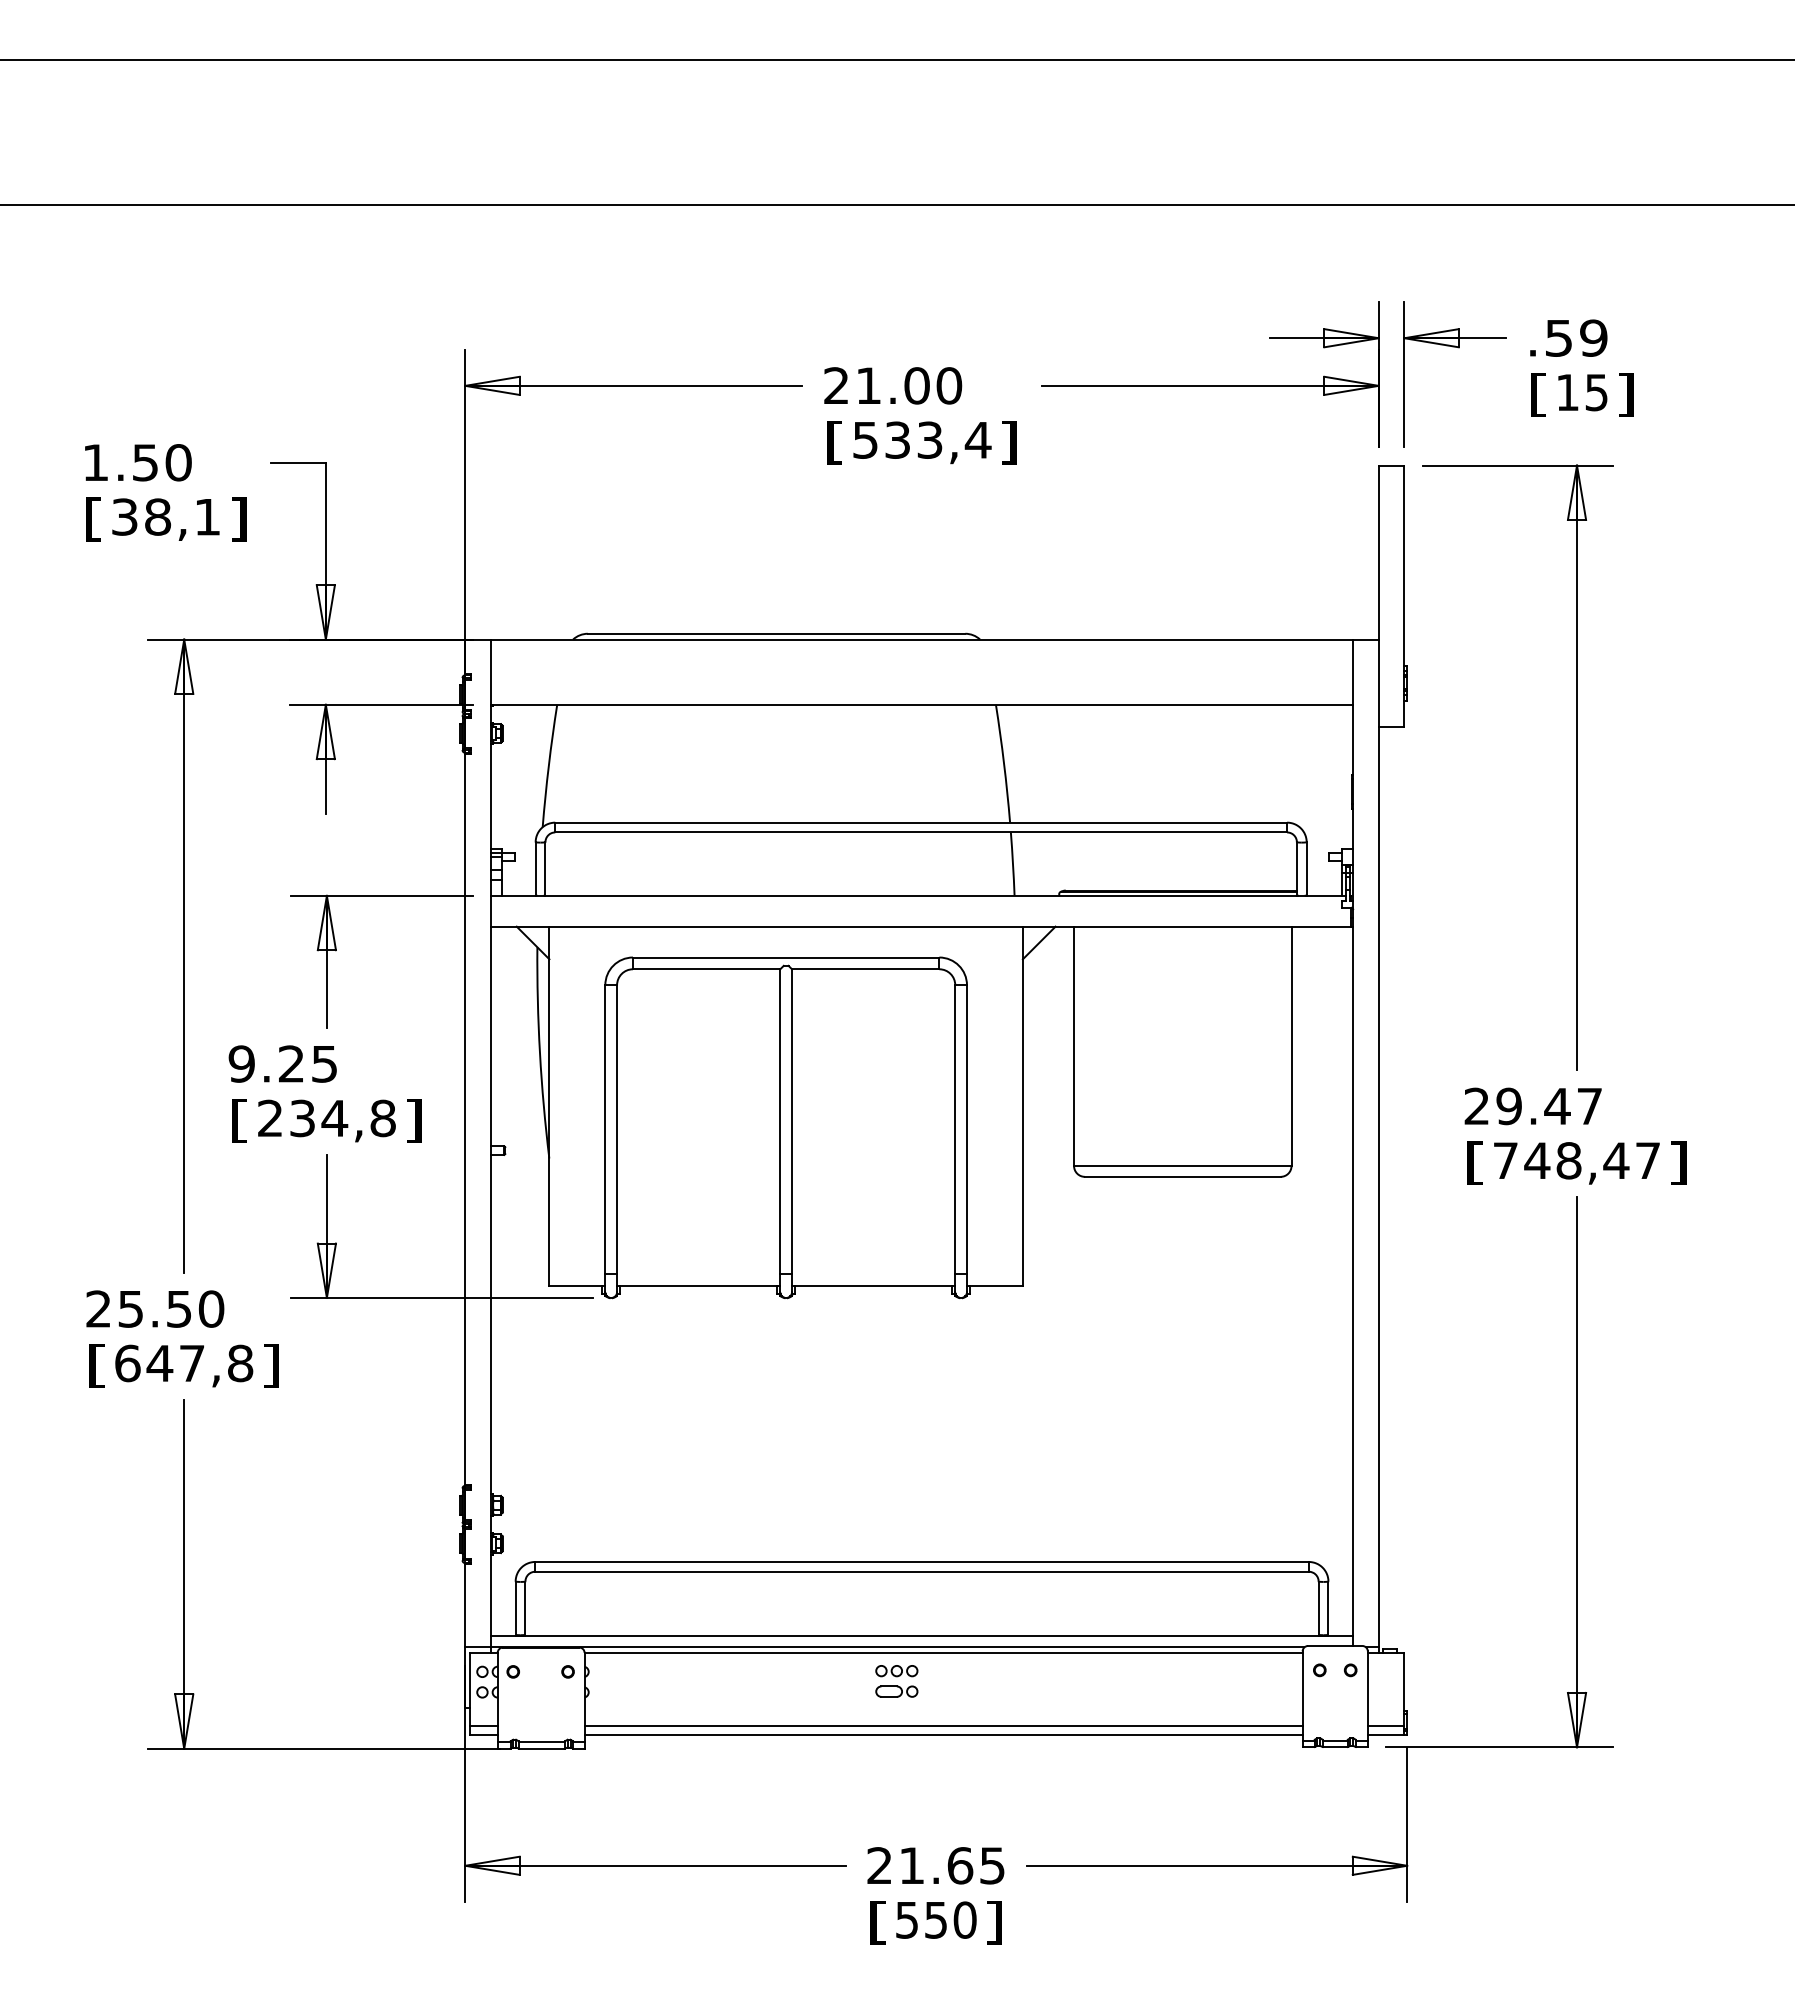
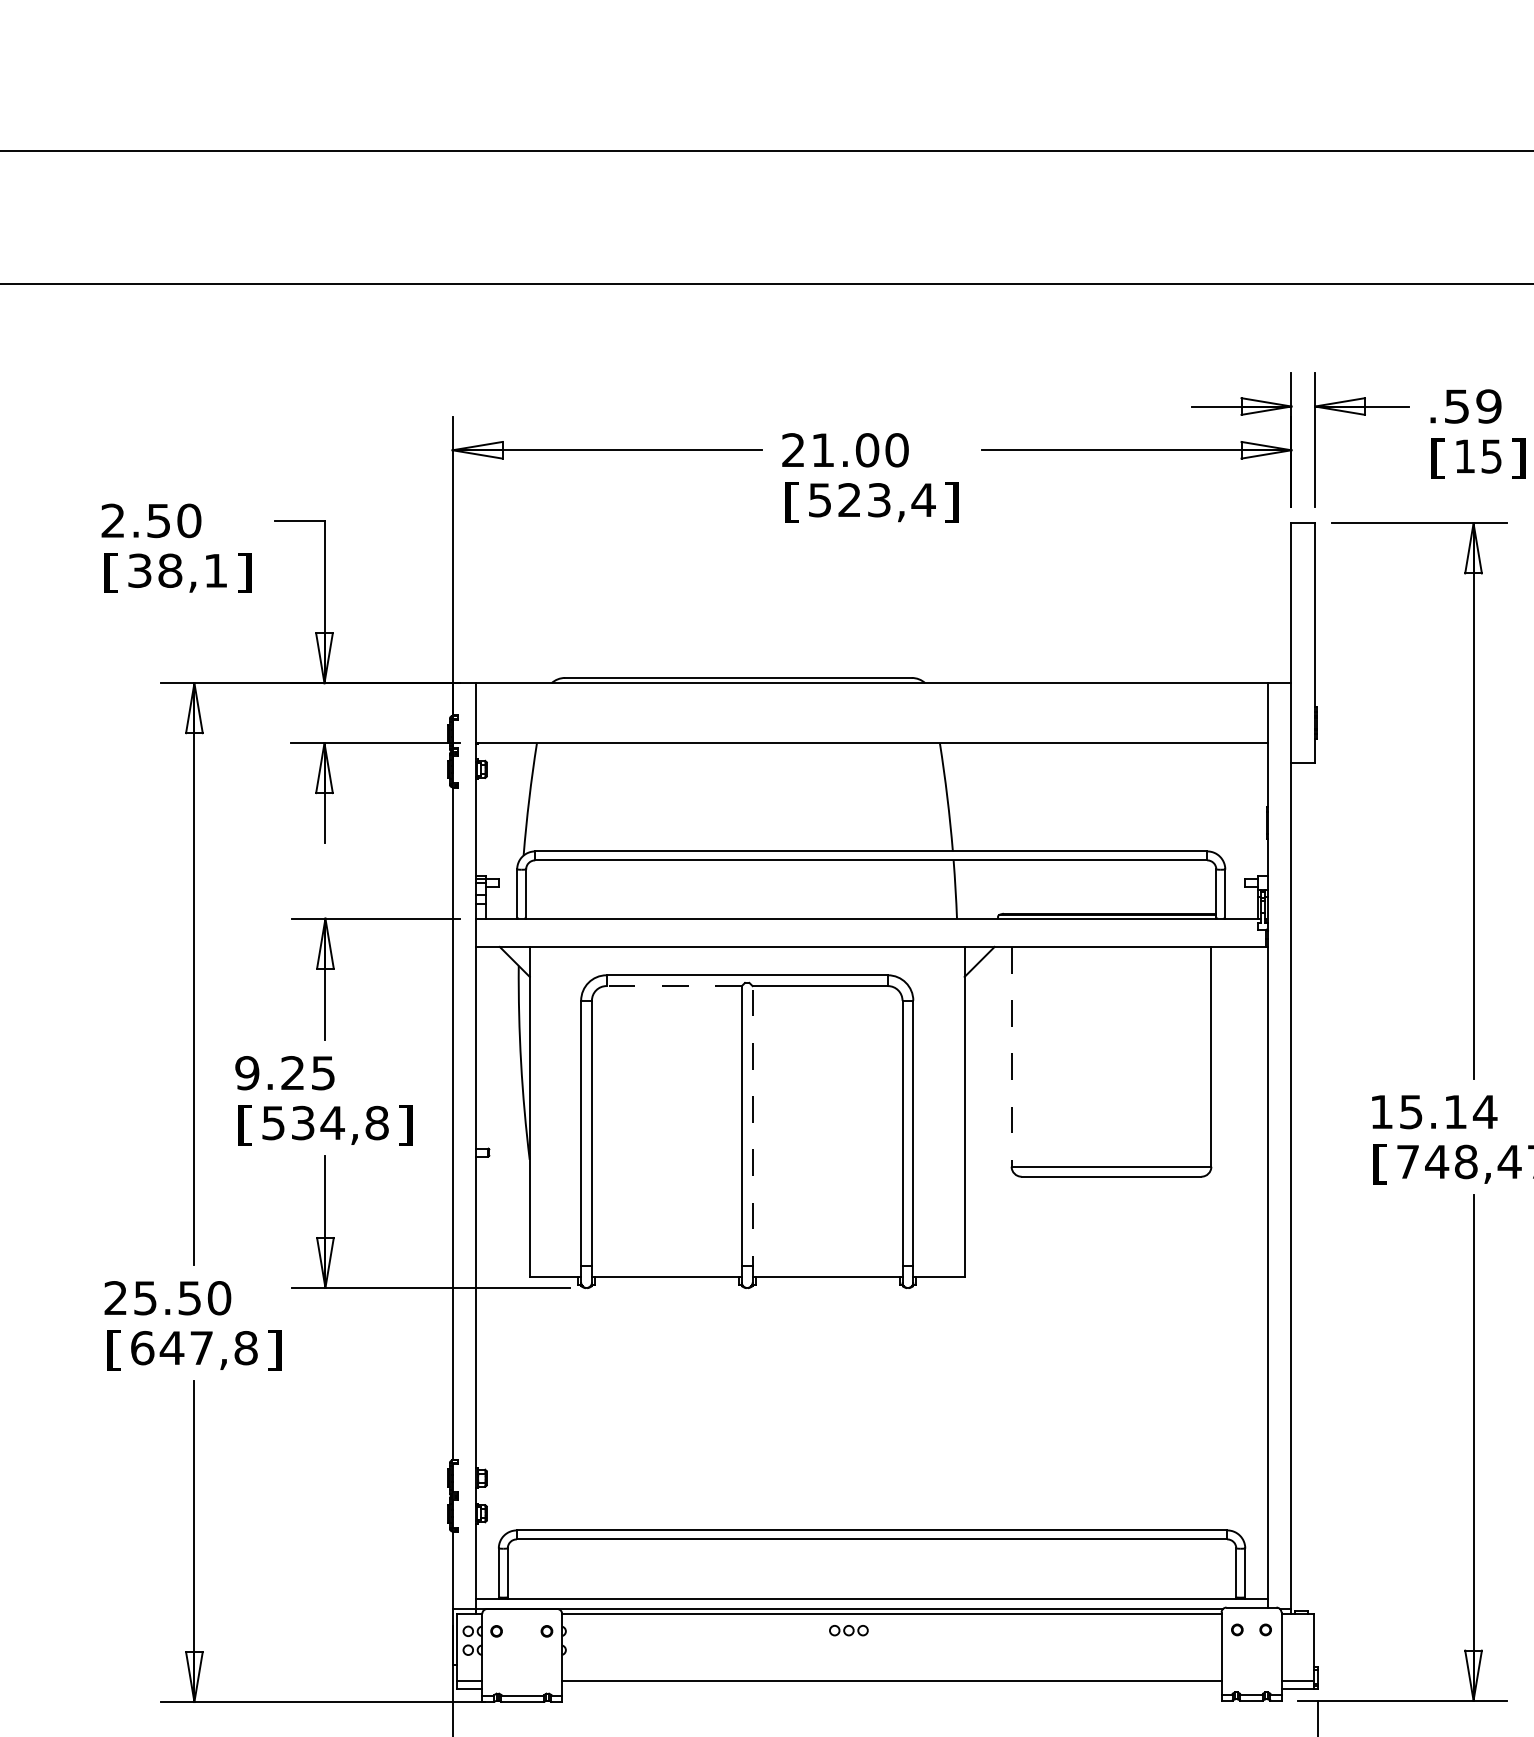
text: (897, 439) -> (849, 499), 533,4 -> 523,4
text: (95, 462) -> (112, 520), 1.50 -> 2.50
line: (706, 969) -> (674, 986), solid -> dashed
line: (1074, 1046) -> (1012, 1057), solid -> dashed
text: (1533, 1105) -> (1433, 1111), 29.47 -> 15.14
text: (270, 1118) -> (273, 1123), 234,8 -> 534,8
line: (792, 1130) -> (753, 1134), solid -> dashed
part: (896, 1691) -> (848, 1649), removed
line: (943, 1734) -> (891, 1688), removed

